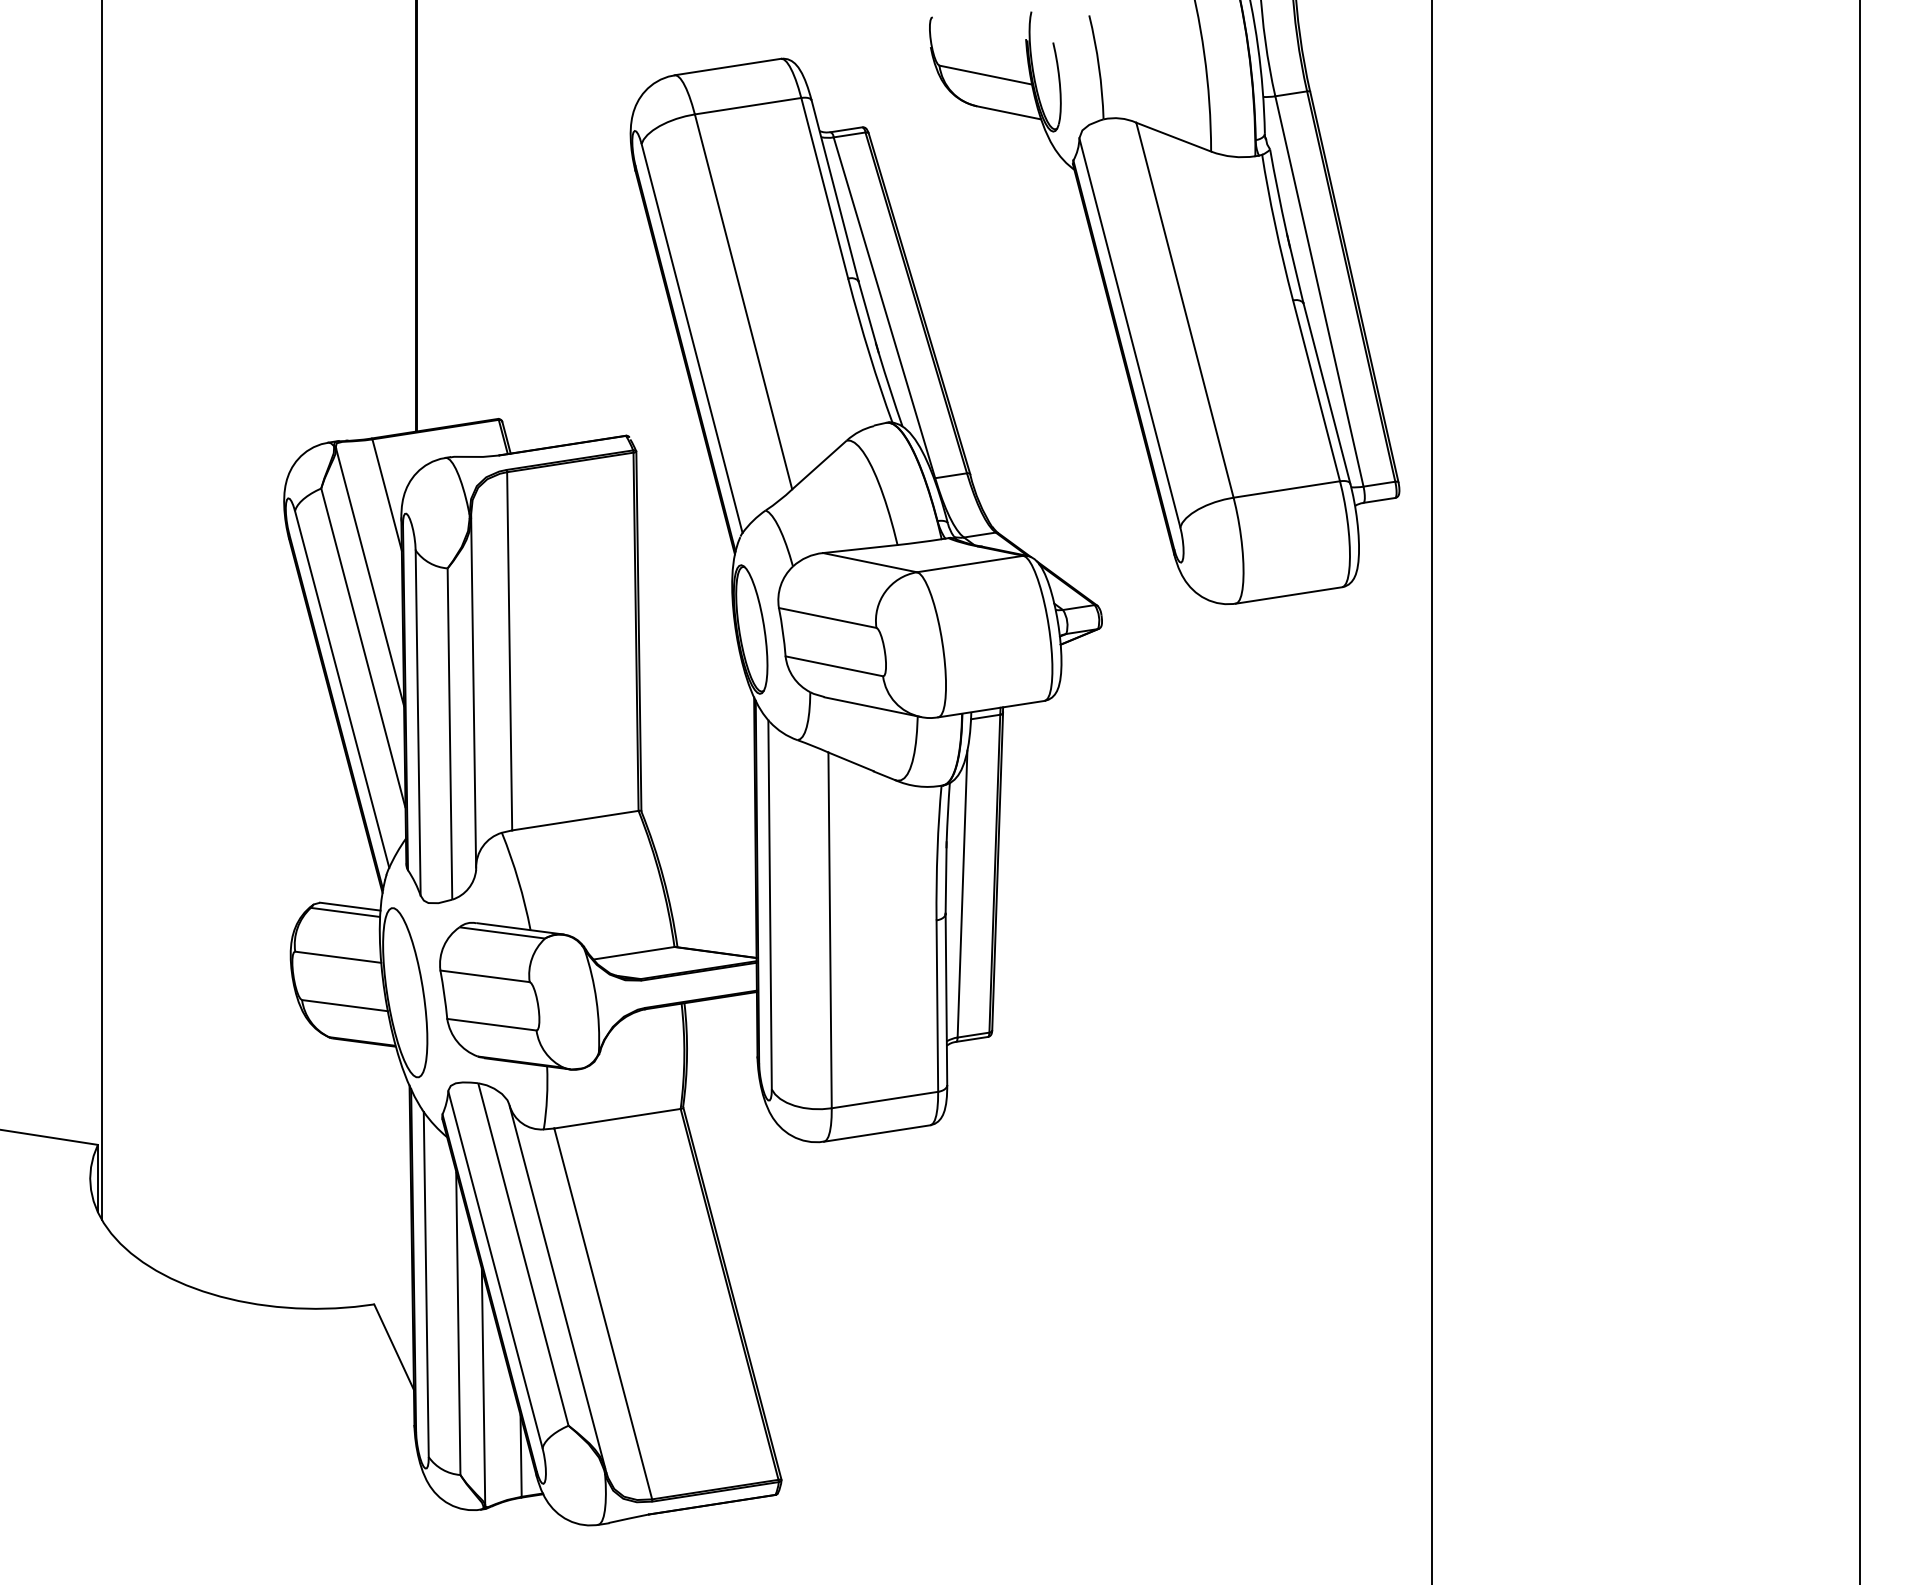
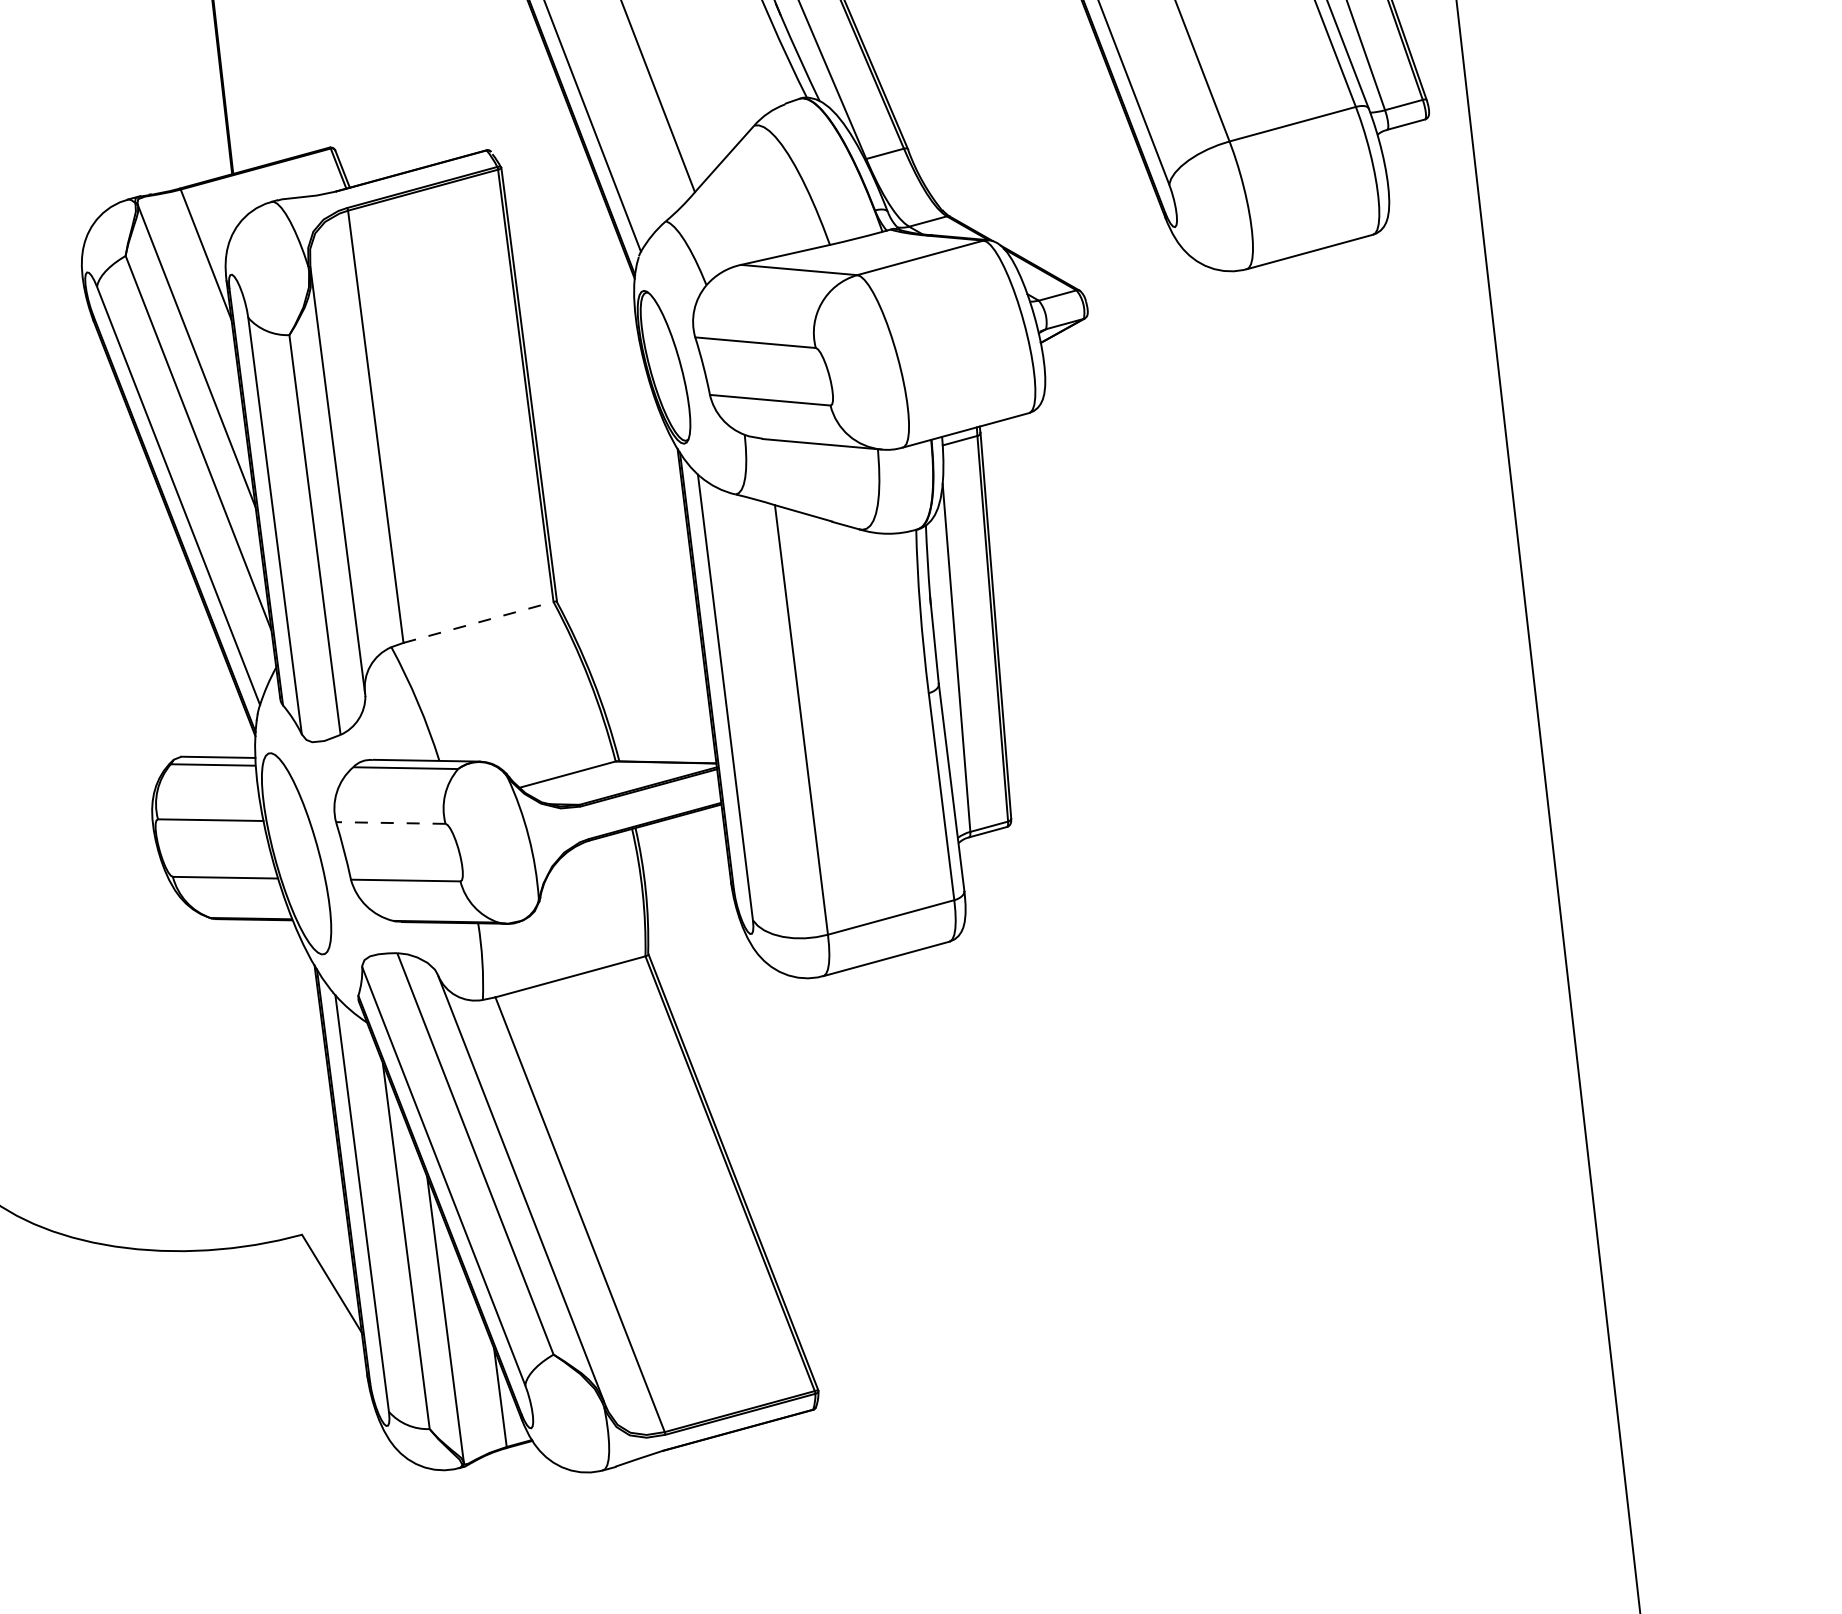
line: (575, 820) -> (478, 622), solid -> dashed
line: (484, 976) -> (390, 823), solid -> dashed

